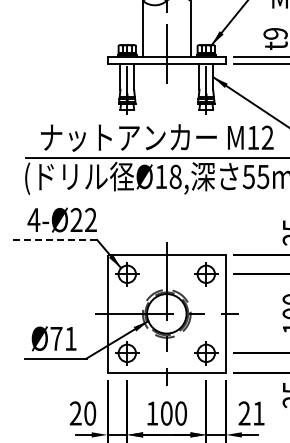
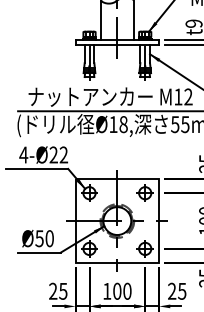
line: (52, 239) -> (36, 168), dashed -> solid
text: (63, 338) -> (44, 238), Ø71 -> Ø50
text: (90, 413) -> (63, 291), 20 -> 25
text: (258, 413) -> (181, 291), 21 -> 25

